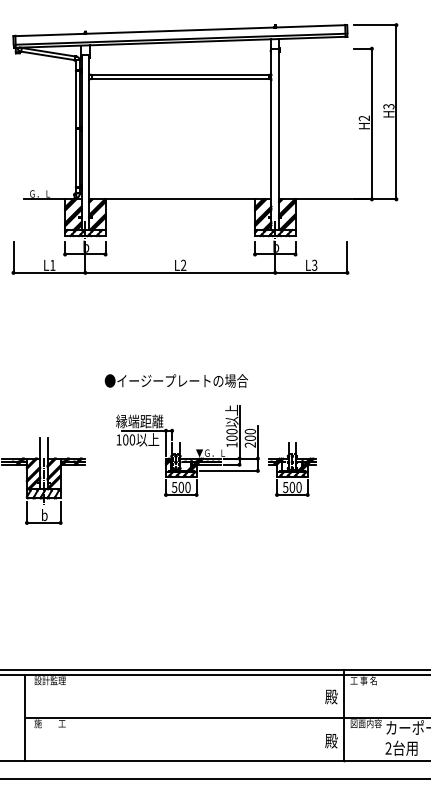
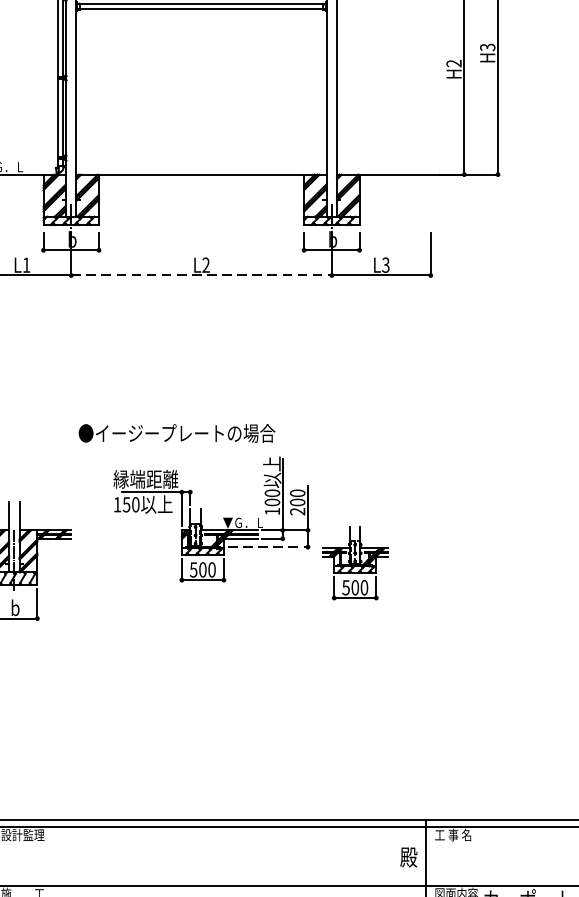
line: (180, 272) -> (201, 274), solid -> dashed
text: (175, 380) -> (175, 432), moved
text: (125, 439) -> (126, 504), 100 -> 150
part: (292, 469) -> (355, 563), moved
line: (229, 470) -> (269, 546), solid -> dashed

